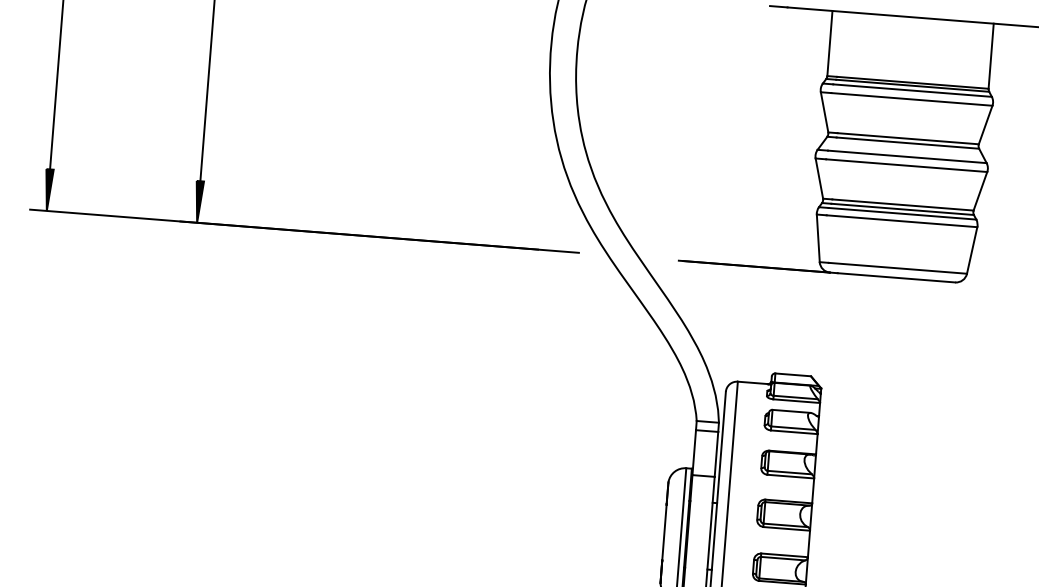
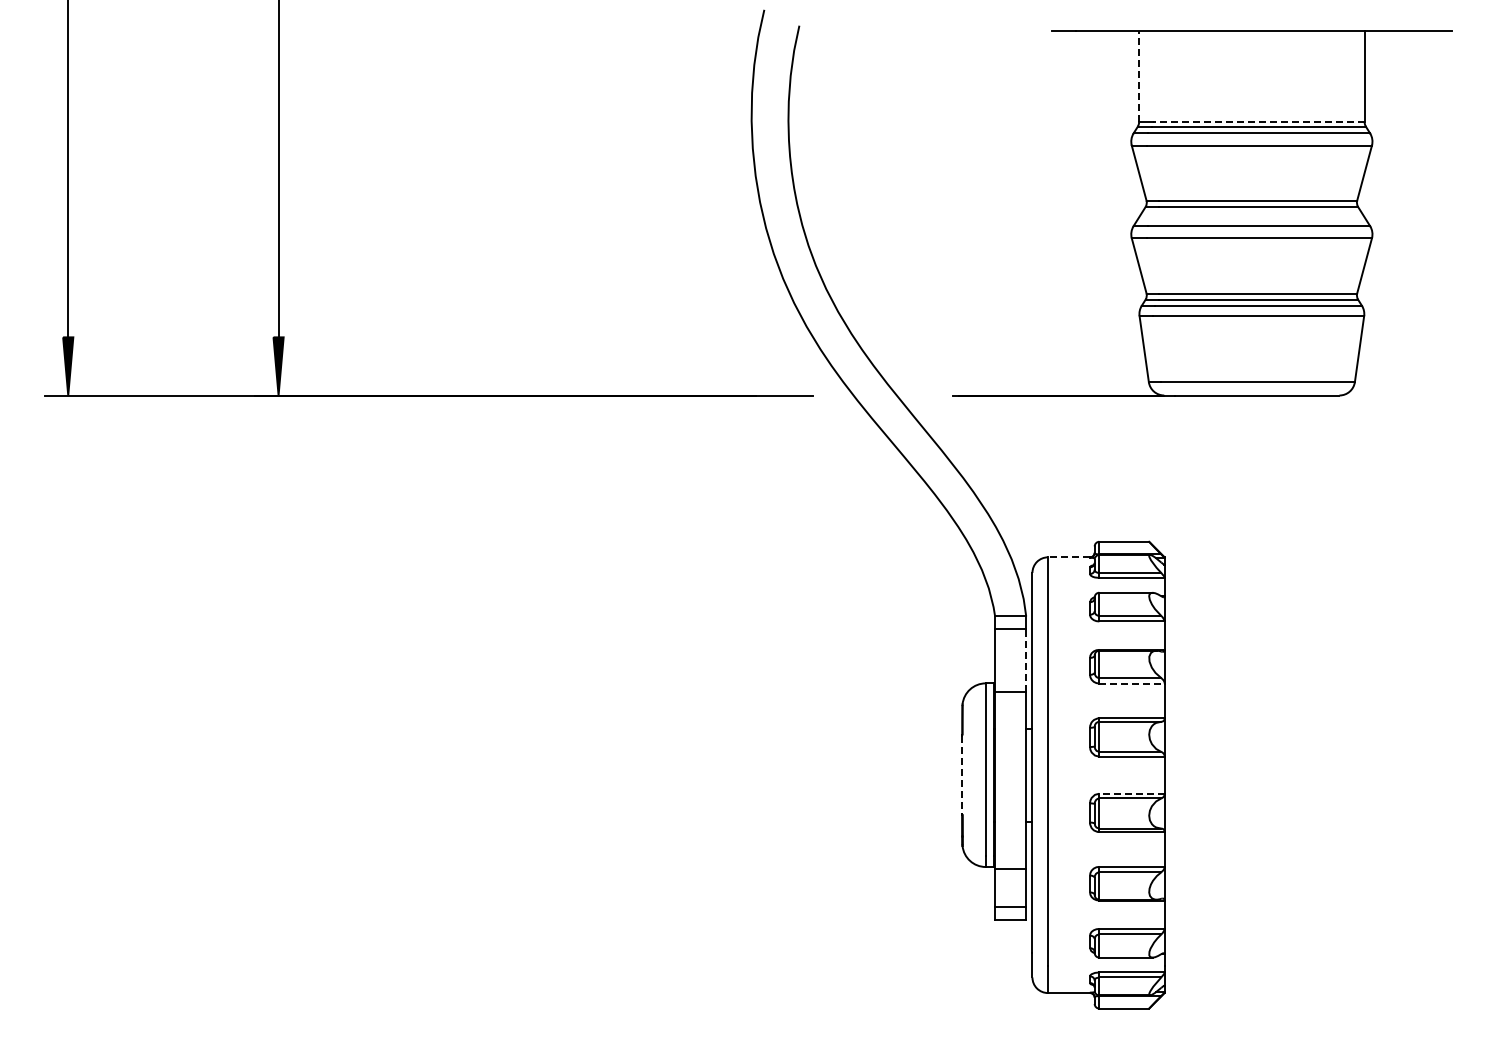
line: (830, 43) -> (1139, 76), solid -> dashed
line: (912, 82) -> (1258, 122), solid -> dashed
line: (752, 382) -> (1068, 557), solid -> dashed
line: (716, 454) -> (1026, 660), solid -> dashed
line: (791, 476) -> (1132, 683), solid -> dashed
line: (664, 532) -> (962, 775), solid -> dashed
line: (784, 555) -> (1132, 793), solid -> dashed

